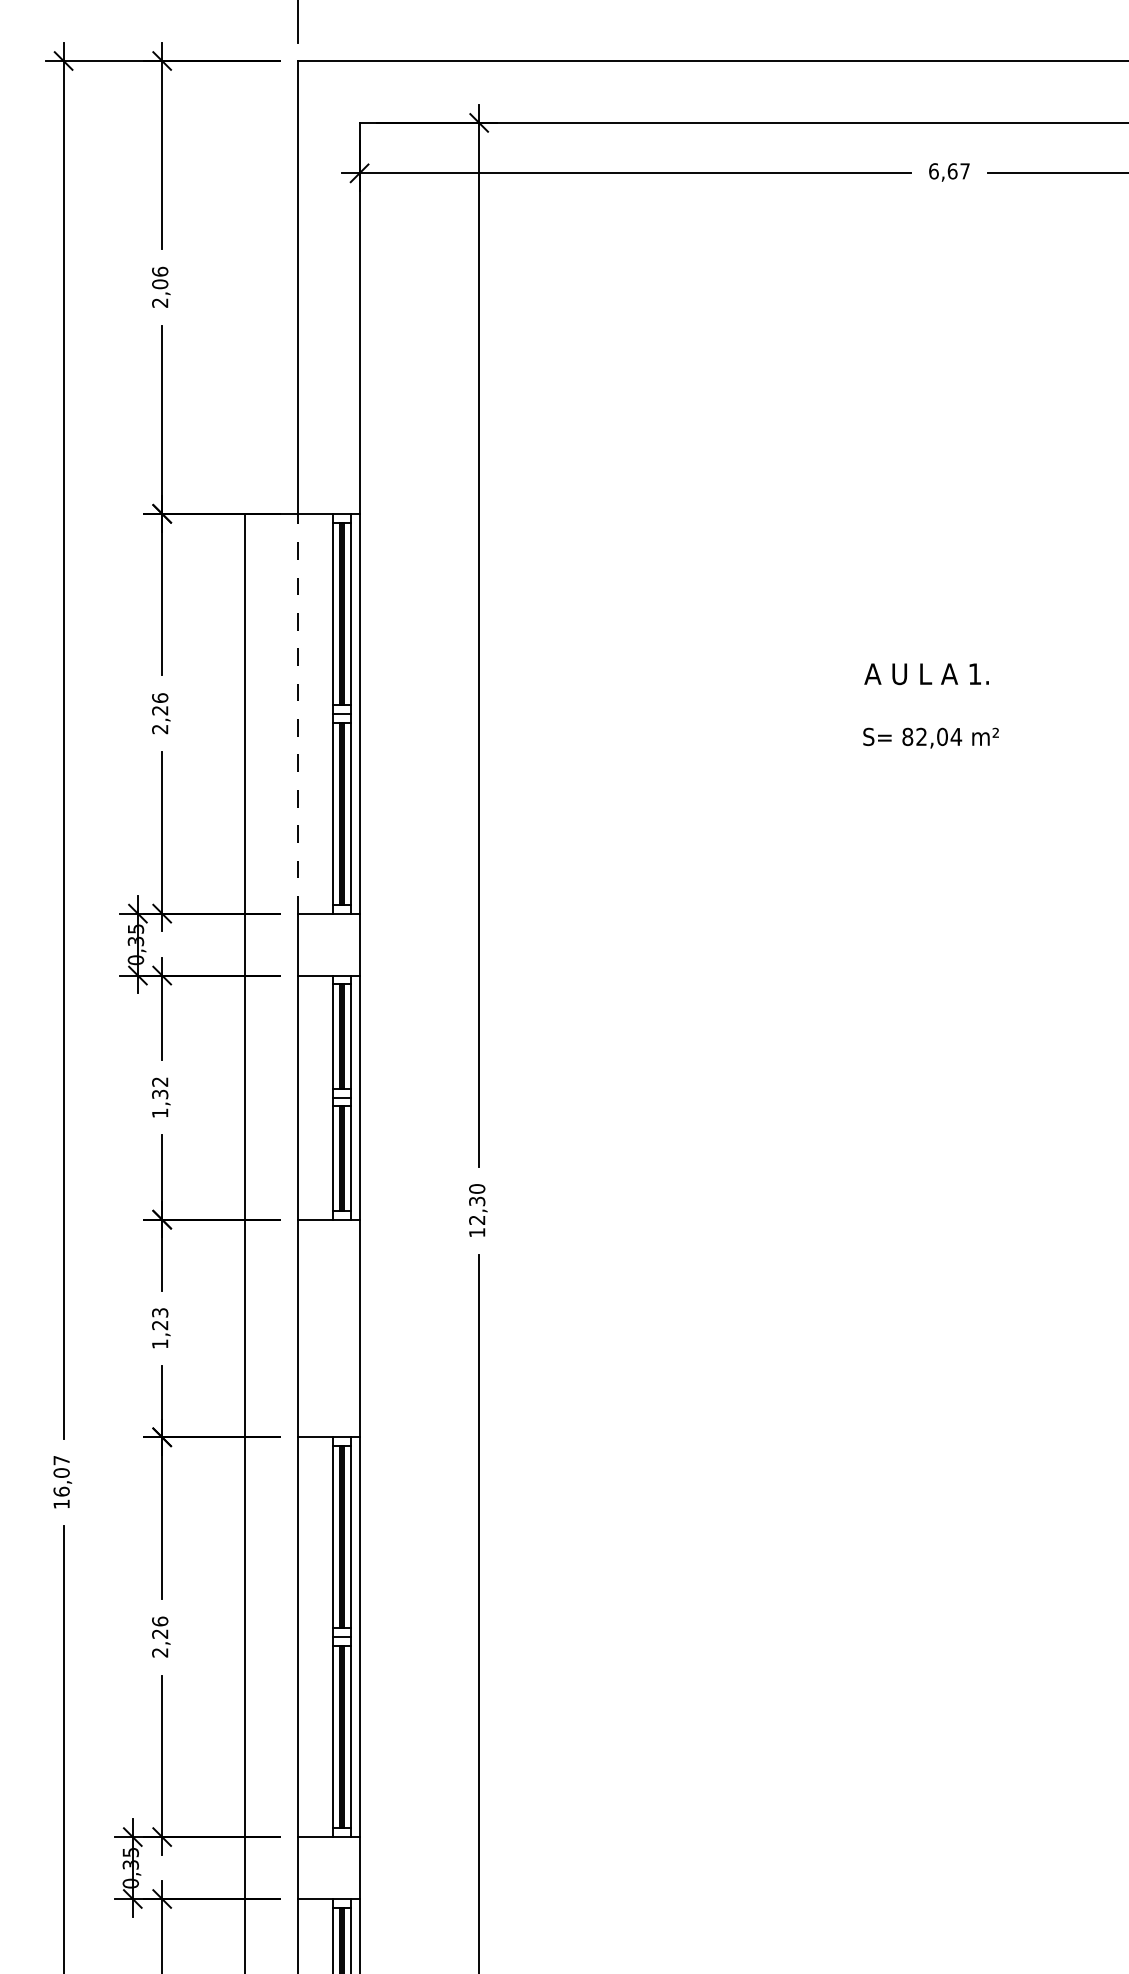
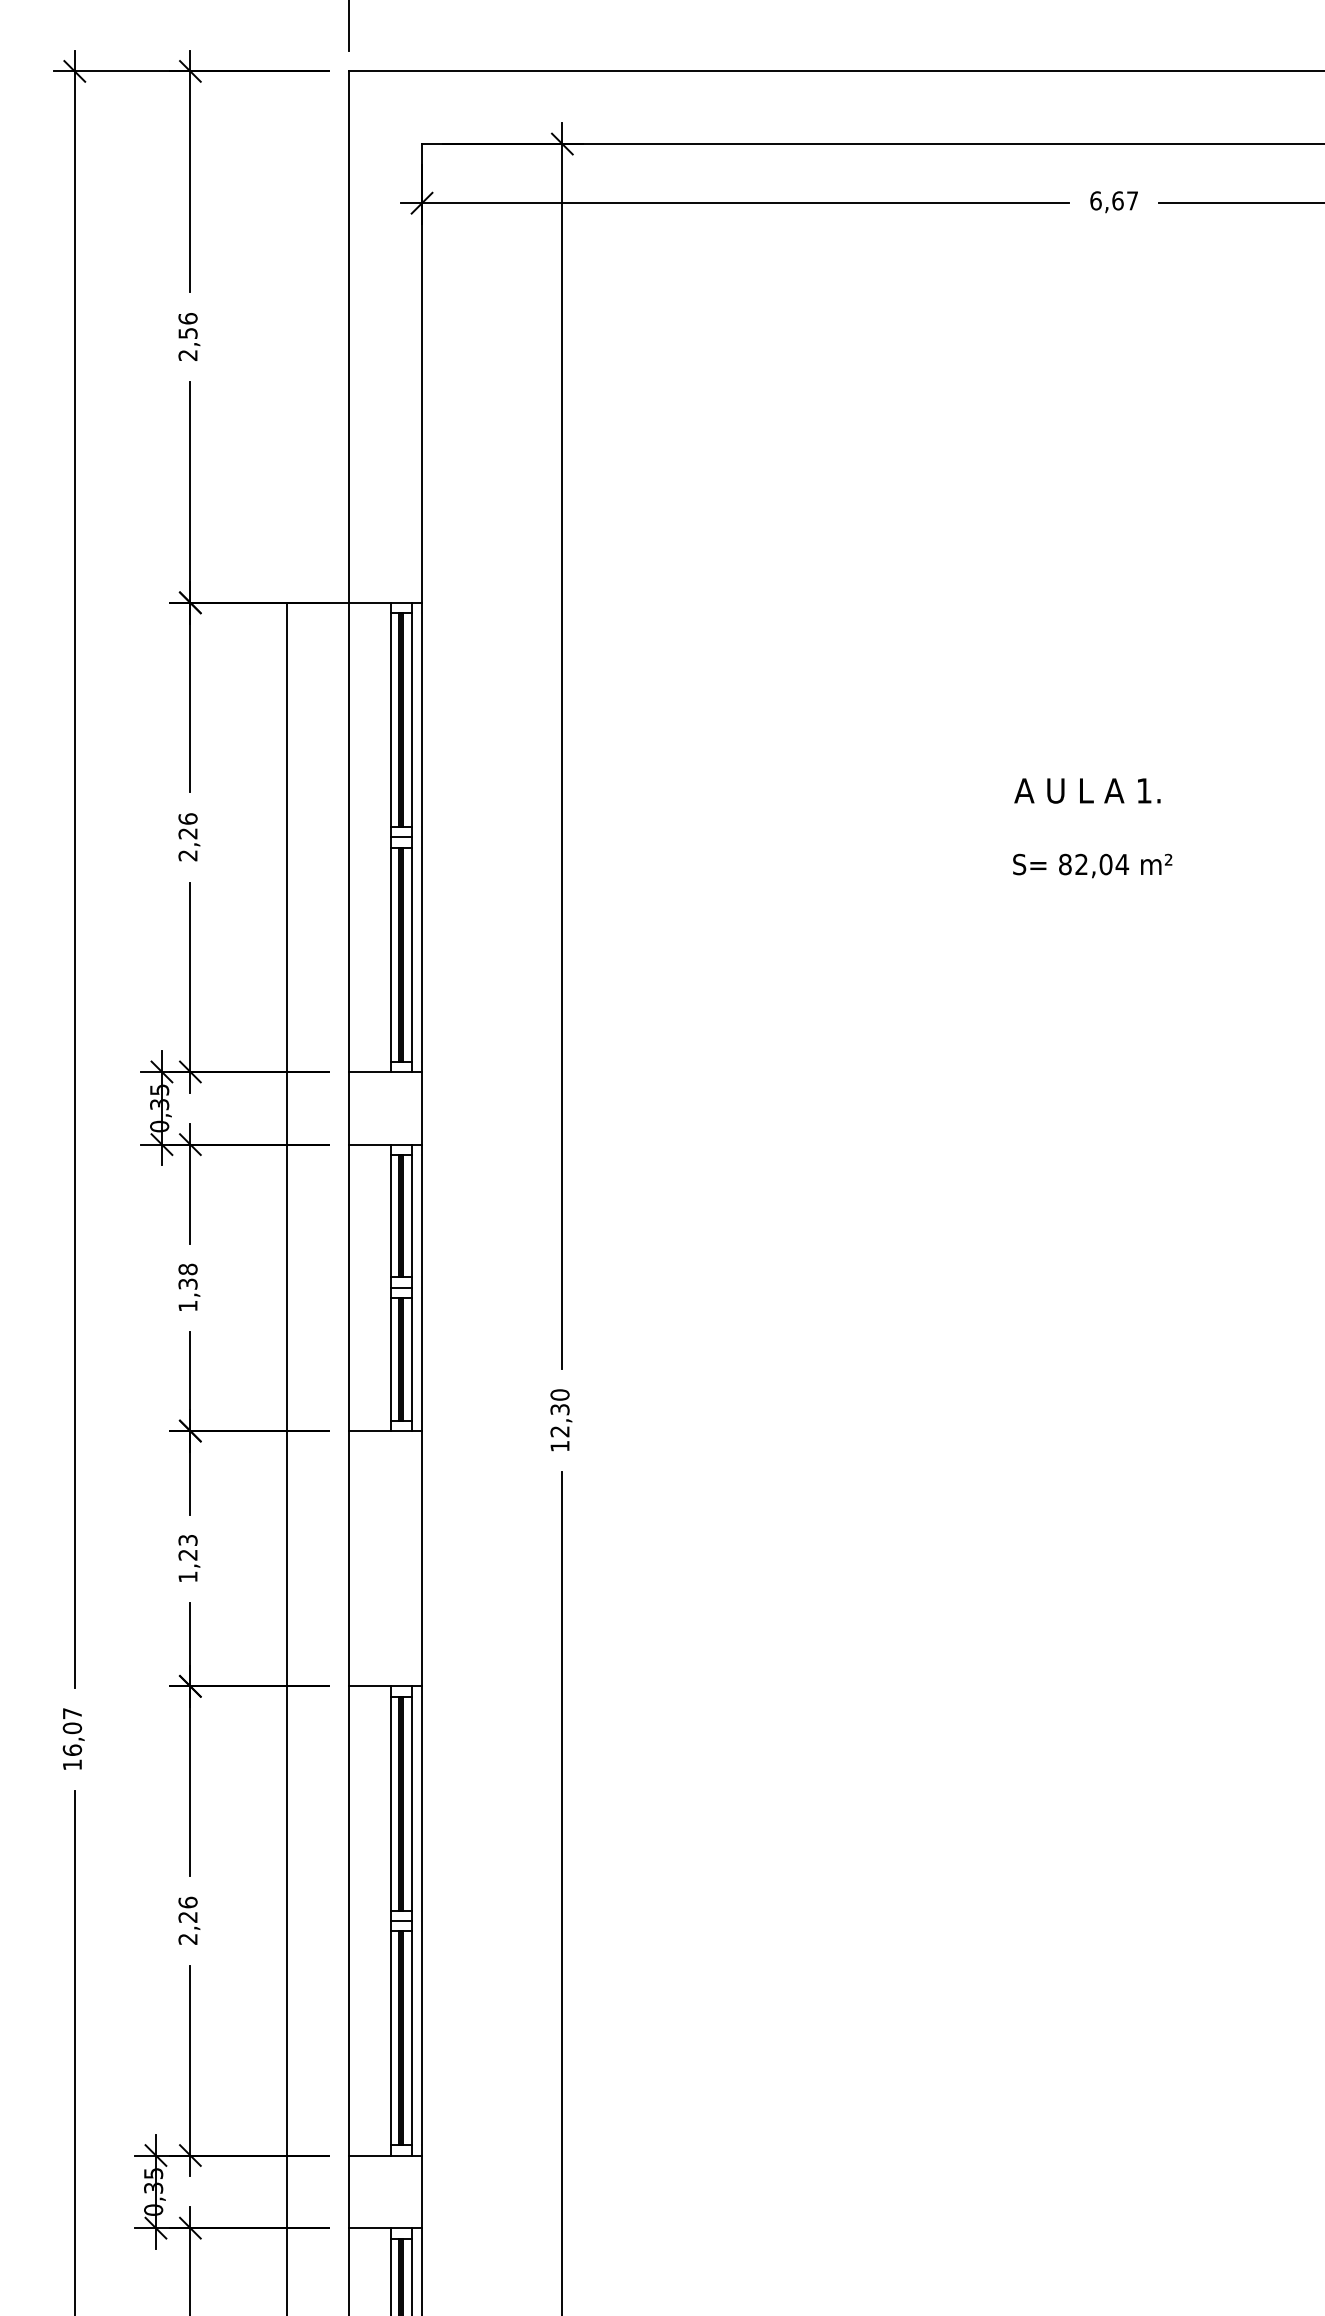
text: (159, 284) -> (187, 333), 2,06 -> 2,56
line: (297, 713) -> (349, 837), dashed -> solid
text: (159, 1082) -> (187, 1269), 1,32 -> 1,38

